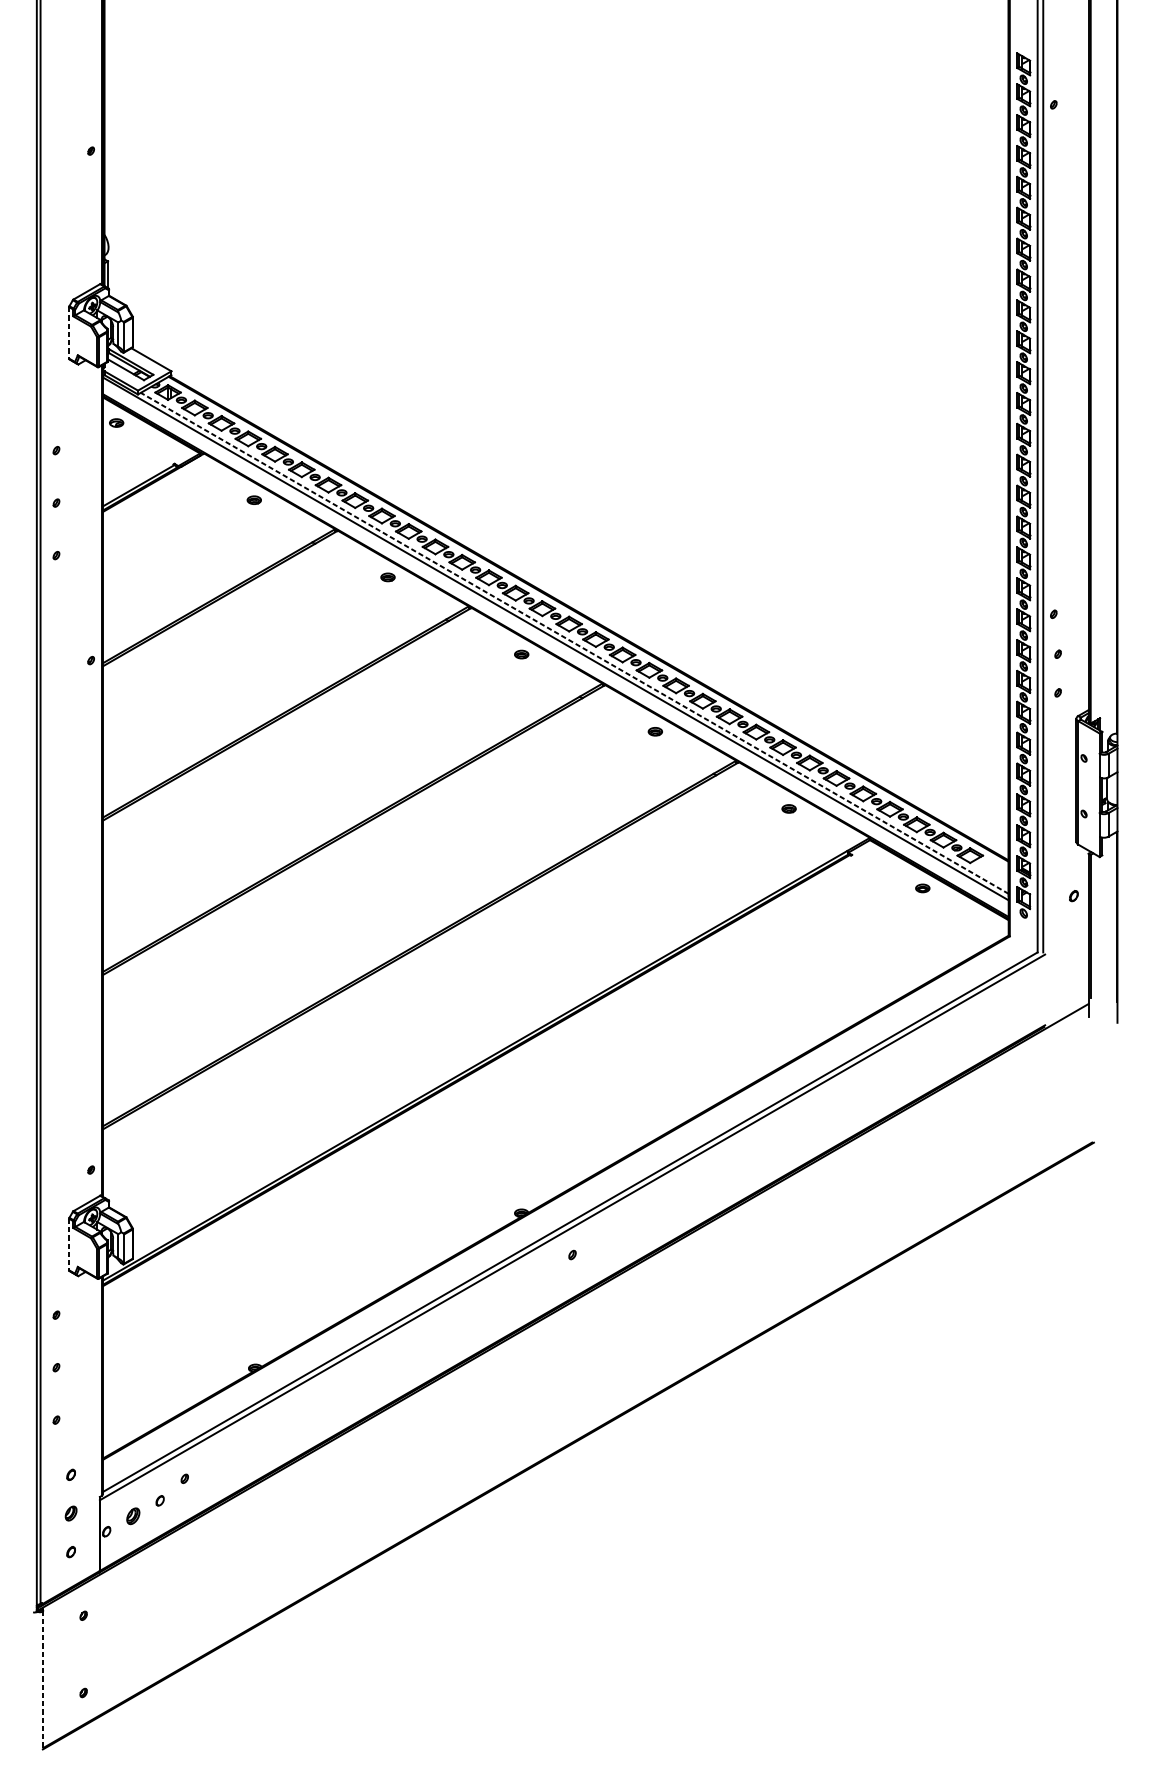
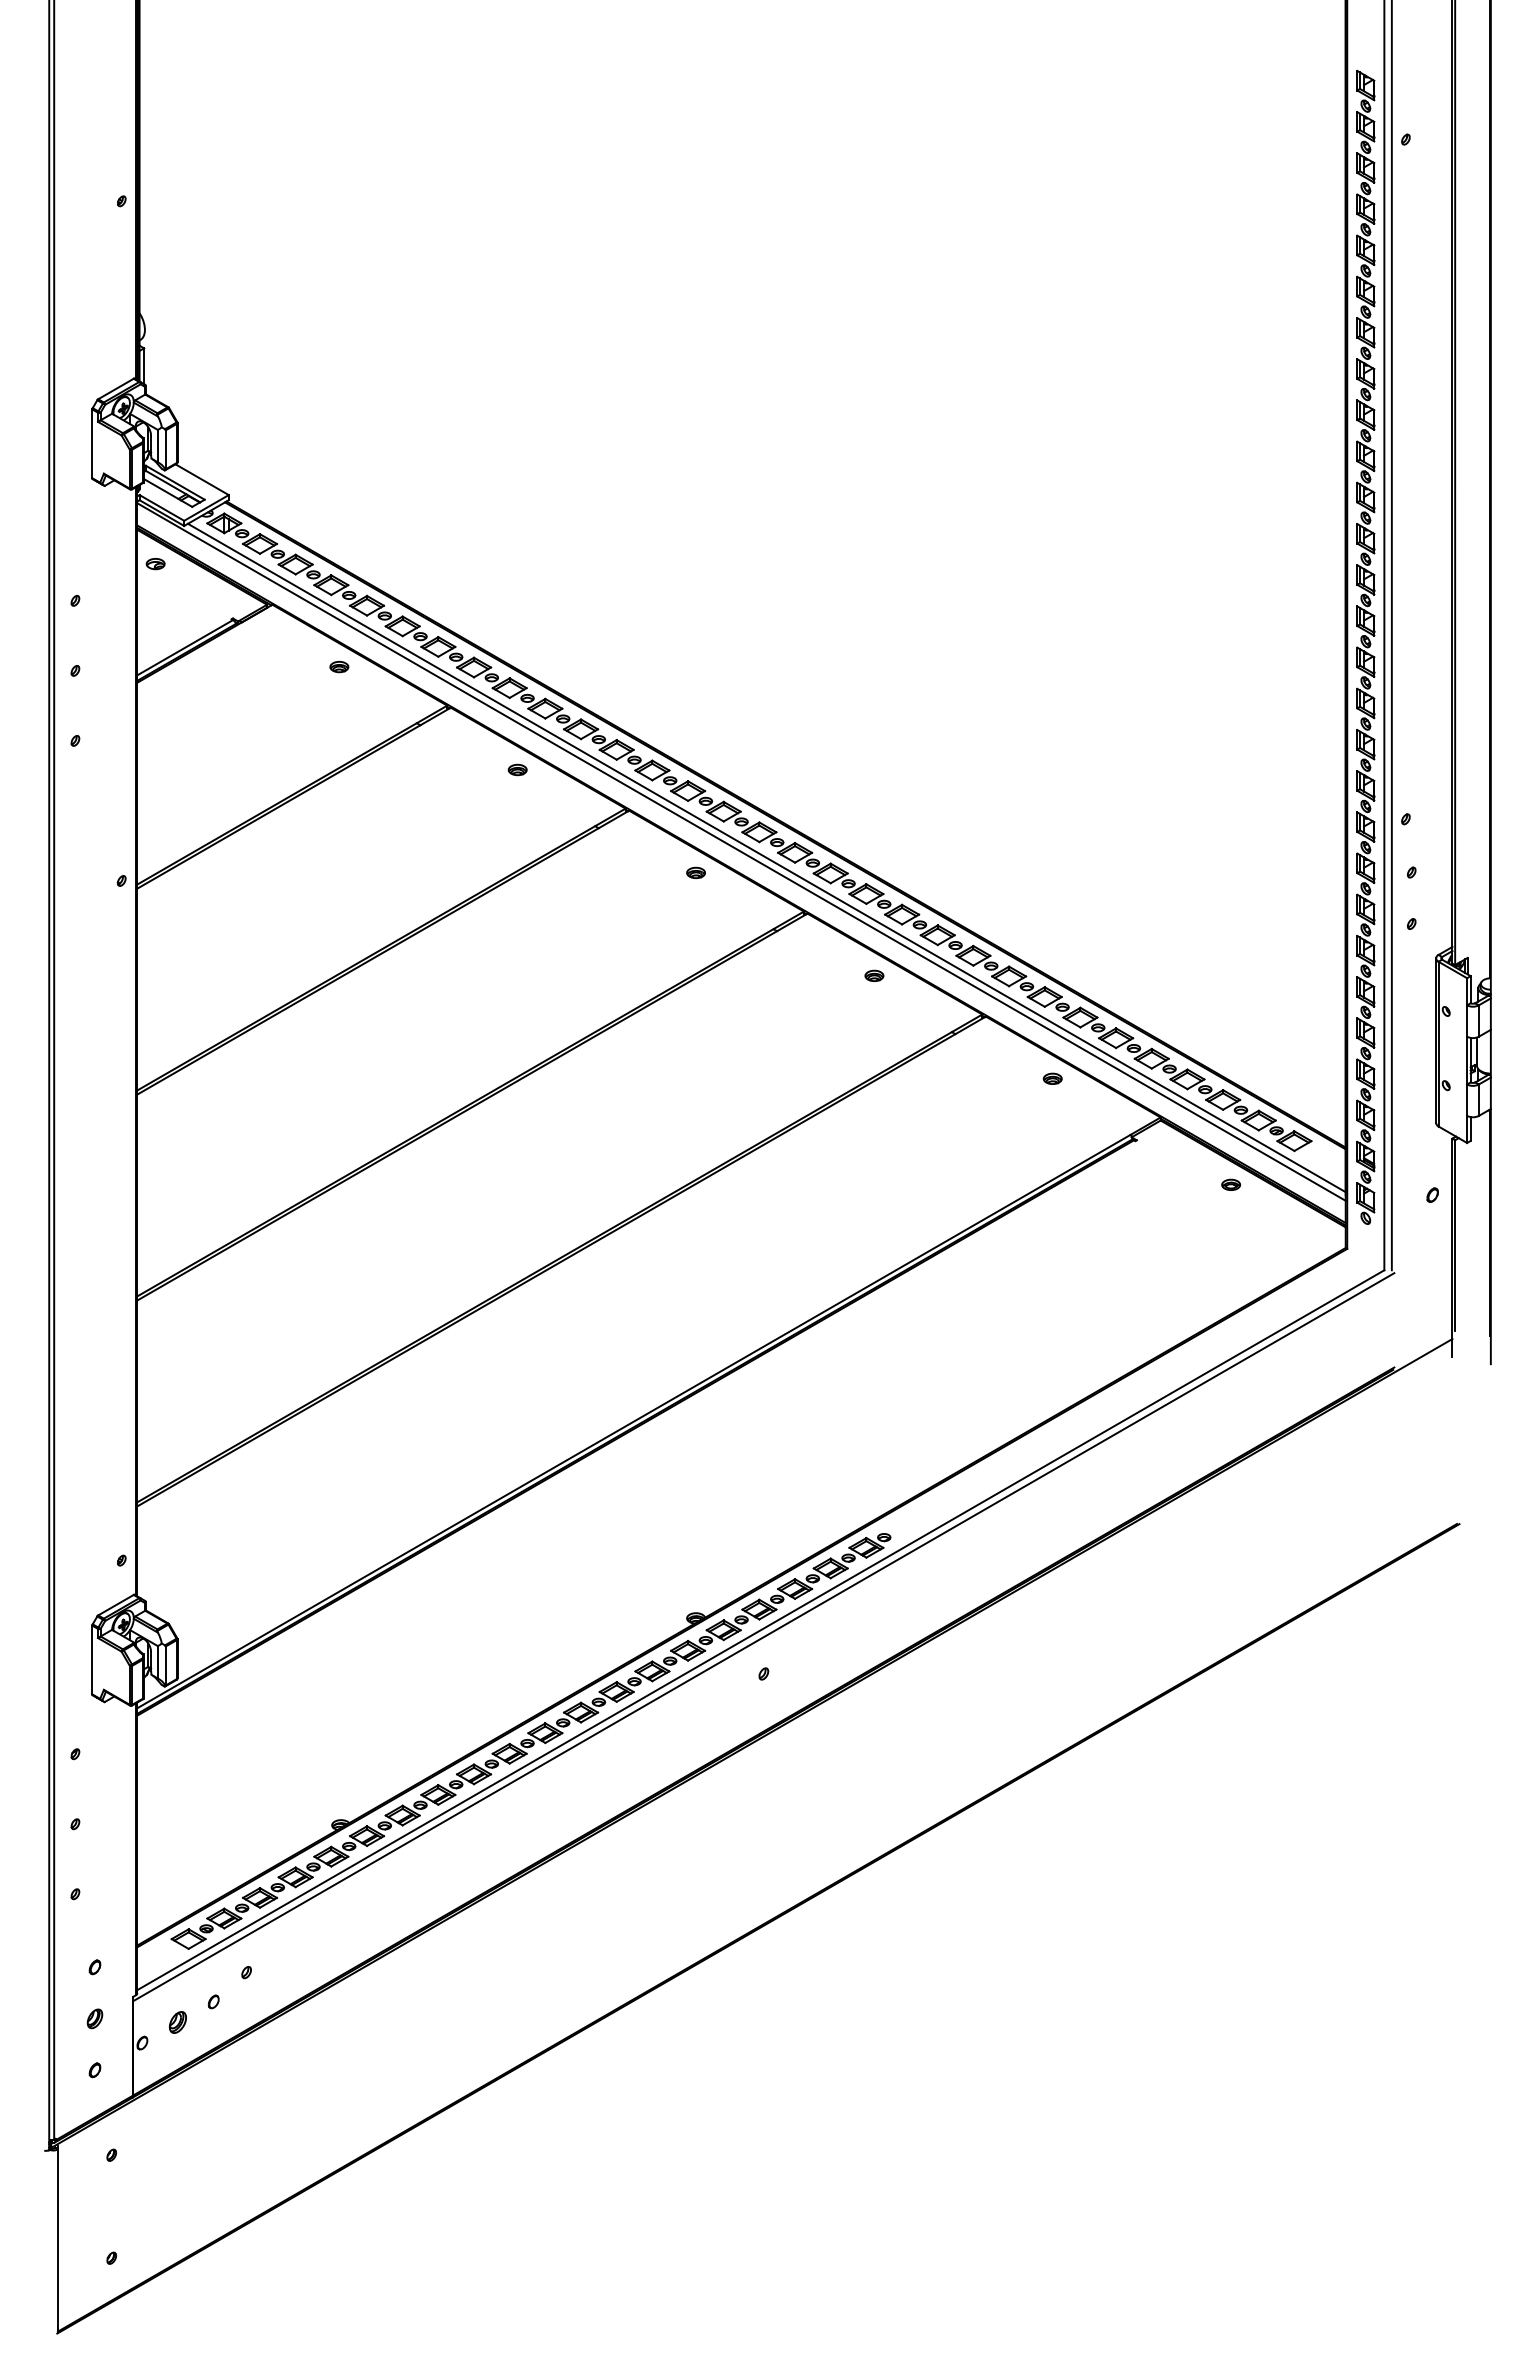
line: (69, 333) -> (92, 444), dashed -> solid
line: (574, 643) -> (766, 857), dashed -> solid
line: (69, 1244) -> (92, 1660), dashed -> solid
part: (397, 1305) -> (530, 1741), added
line: (43, 1679) -> (58, 2240), dashed -> solid

